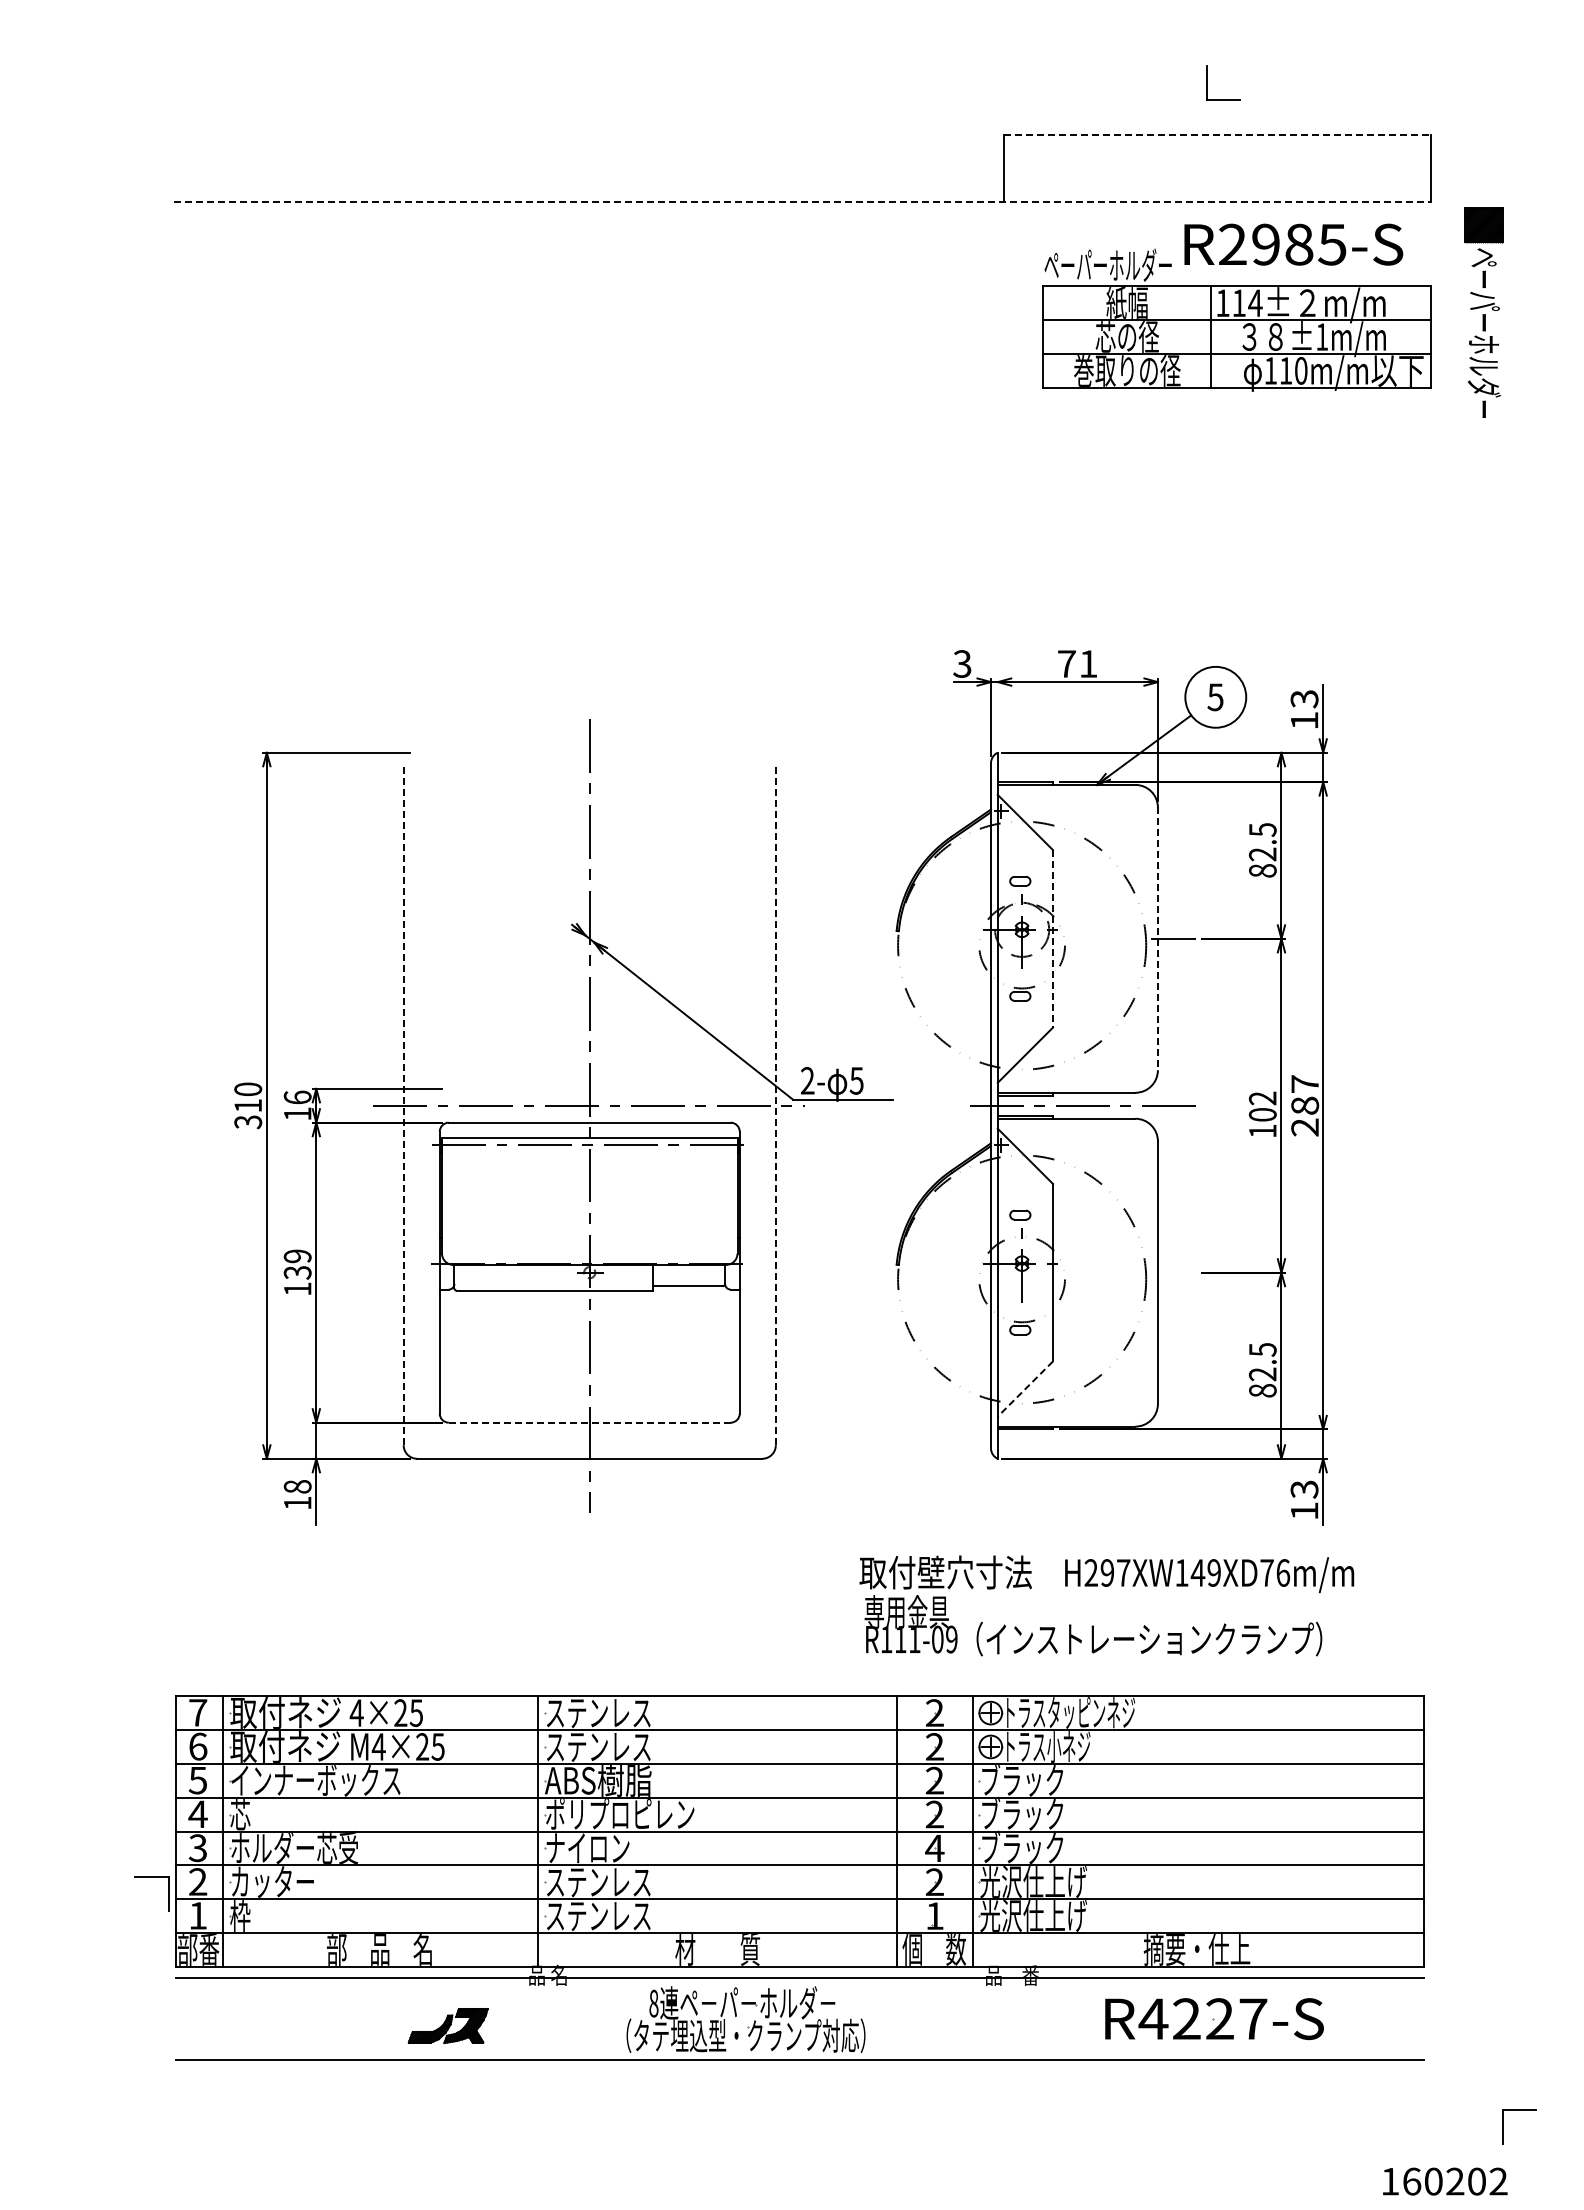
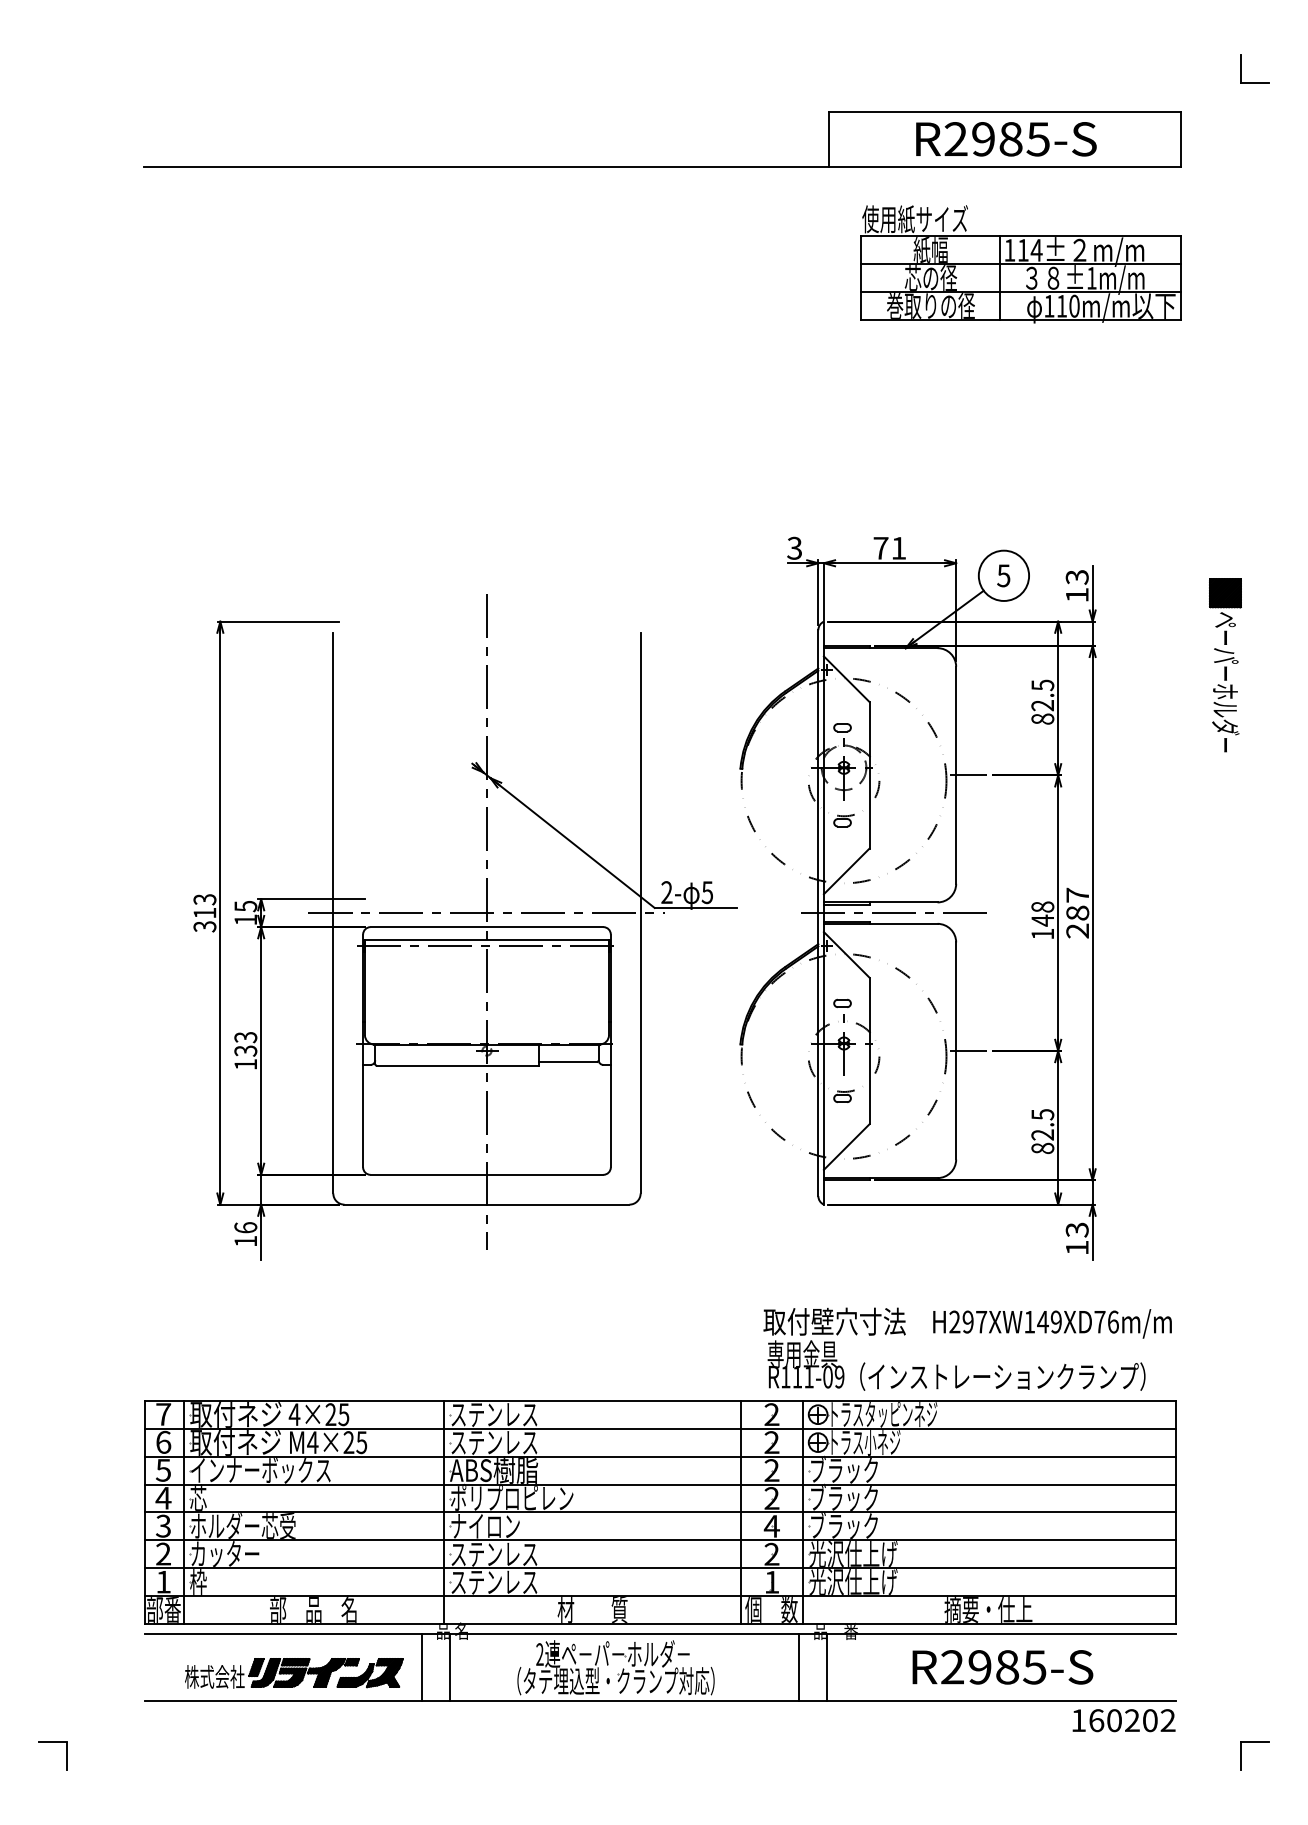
part: (1207, 82) -> (1241, 68), moved
line: (1217, 135) -> (1005, 111), dashed -> solid
line: (802, 202) -> (662, 167), dashed -> solid
part: (1293, 244) -> (1006, 139), moved
text: (1108, 265) -> (915, 219), ペーパーホルダー -> 使用紙サイズ
part: (1483, 312) -> (1225, 665), moved
line: (997, 717) -> (823, 592), added
line: (1053, 938) -> (869, 775), dashed -> solid
line: (1157, 939) -> (955, 775), dashed -> solid
text: (248, 1089) -> (205, 899), 310 -> 313
text: (297, 1097) -> (245, 906), 16 -> 15
line: (403, 1105) -> (333, 912), dashed -> solid
line: (775, 1105) -> (640, 912), dashed -> solid
text: (1262, 1106) -> (1042, 913), 102 -> 148
text: (297, 1256) -> (245, 1037), 139 -> 133
line: (1172, 1272) -> (968, 1050), added
line: (1025, 1389) -> (846, 1147), dashed -> solid
line: (589, 1422) -> (486, 1174), dashed -> solid
text: (297, 1486) -> (245, 1227), 18 -> 16
text: (1106, 1605) -> (967, 1348), moved
part: (151, 1877) -> (53, 1742), moved
text: (653, 2003) -> (539, 1654), 8 -> 2
line: (510, 2018) -> (421, 1666), added
line: (544, 2018) -> (449, 1666), added
line: (968, 2018) -> (799, 1666), added
line: (1001, 2018) -> (827, 1666), added
text: (1202, 2019) -> (992, 1667), R4227-S -> R2985-S
part: (329, 2026) -> (272, 1673), added
text: (1445, 2181) -> (1124, 1720), moved

